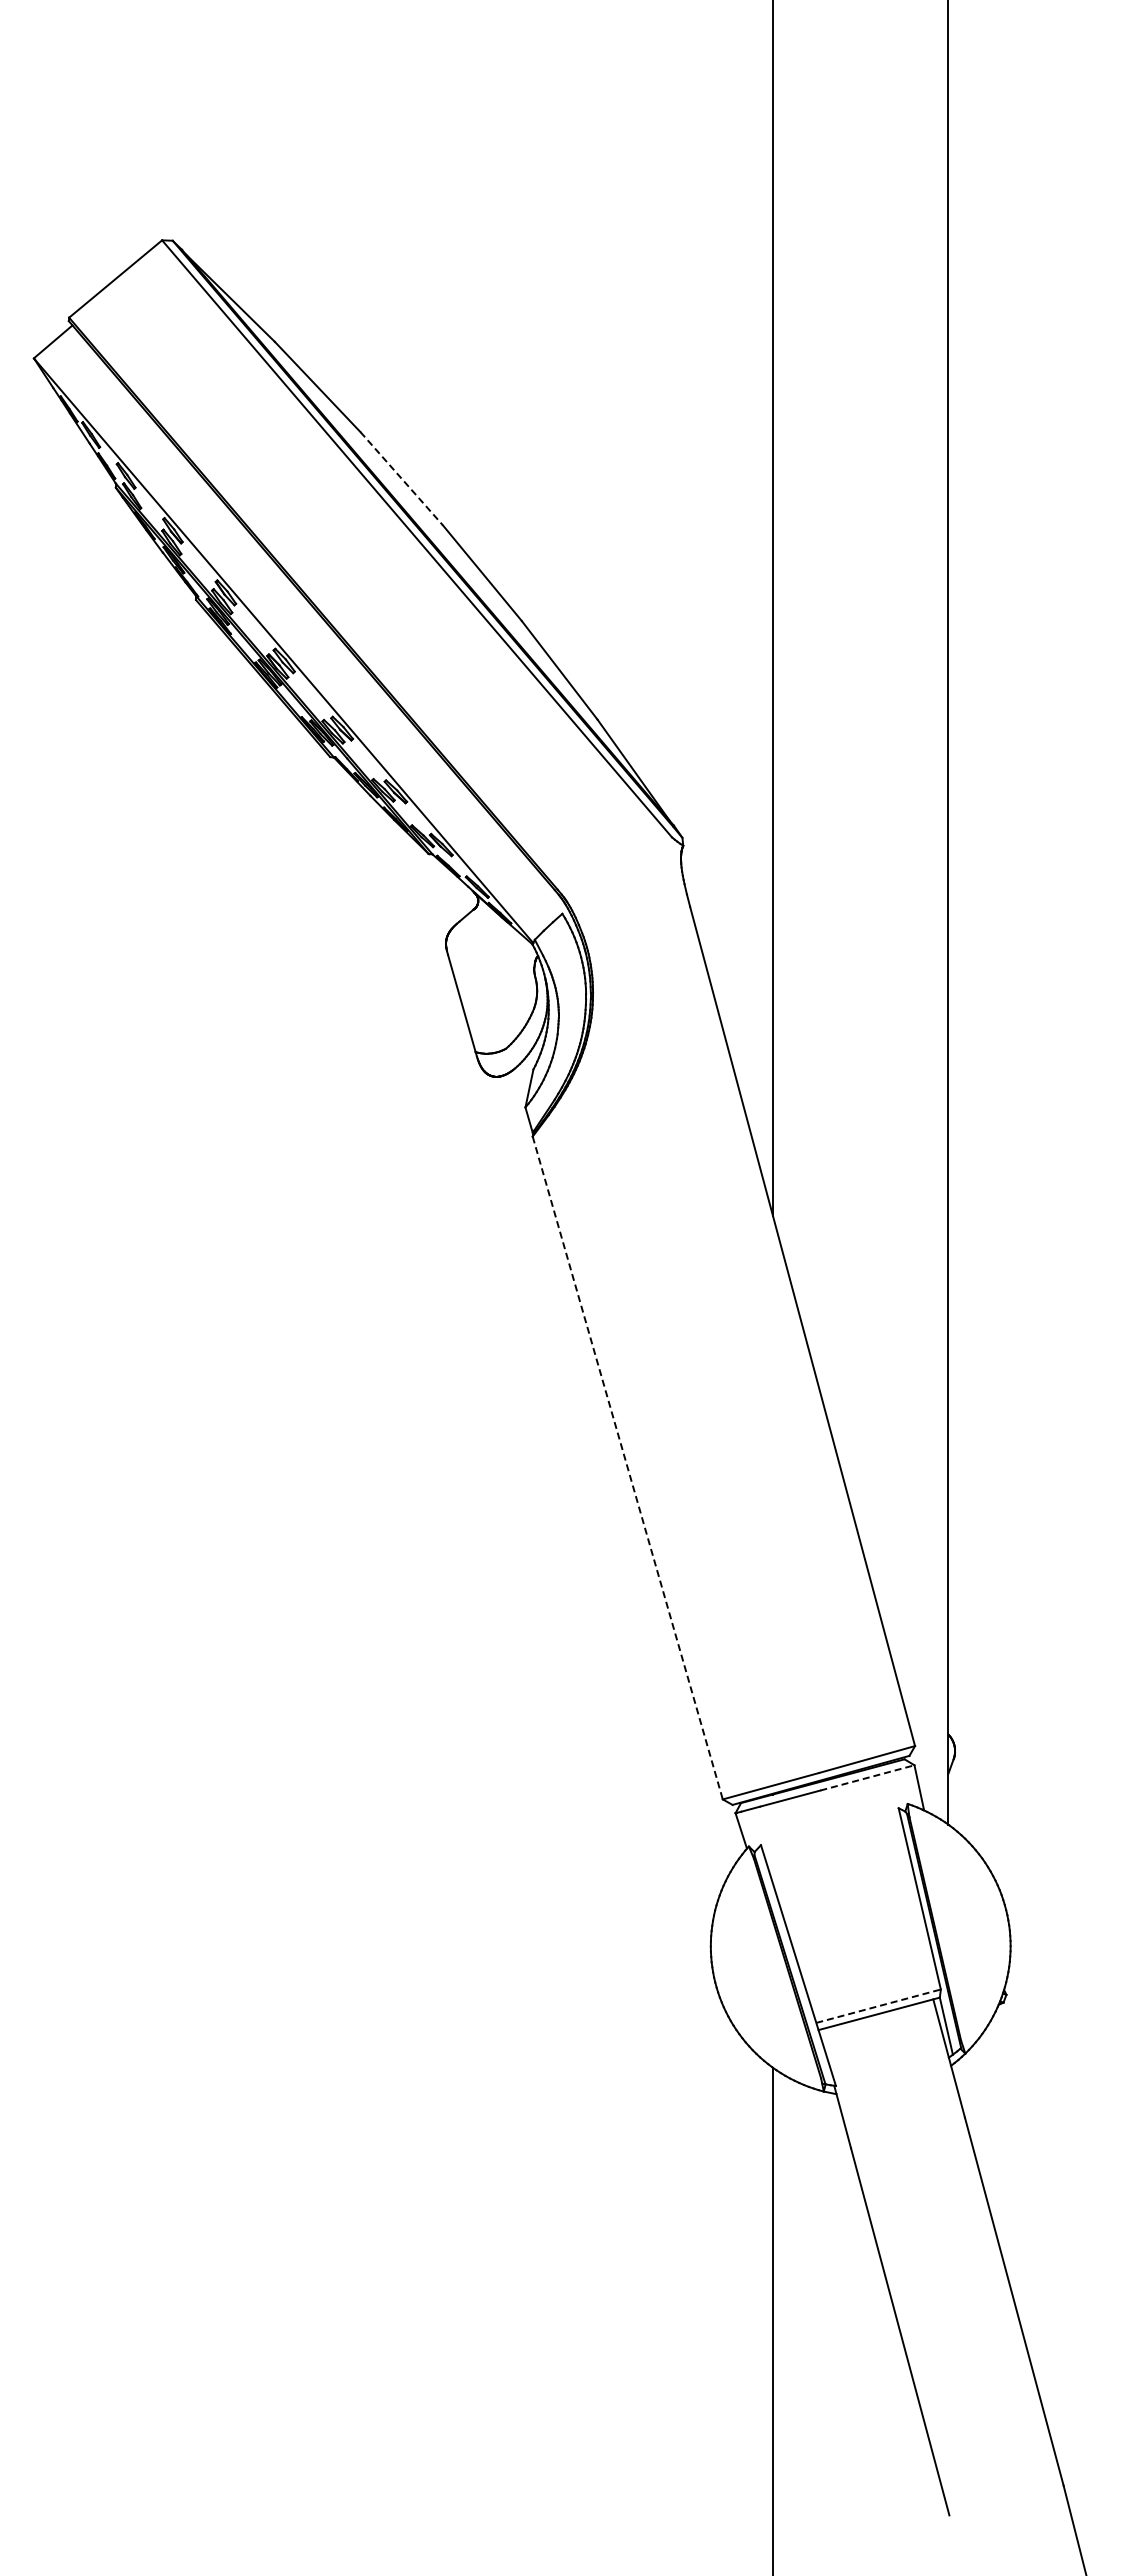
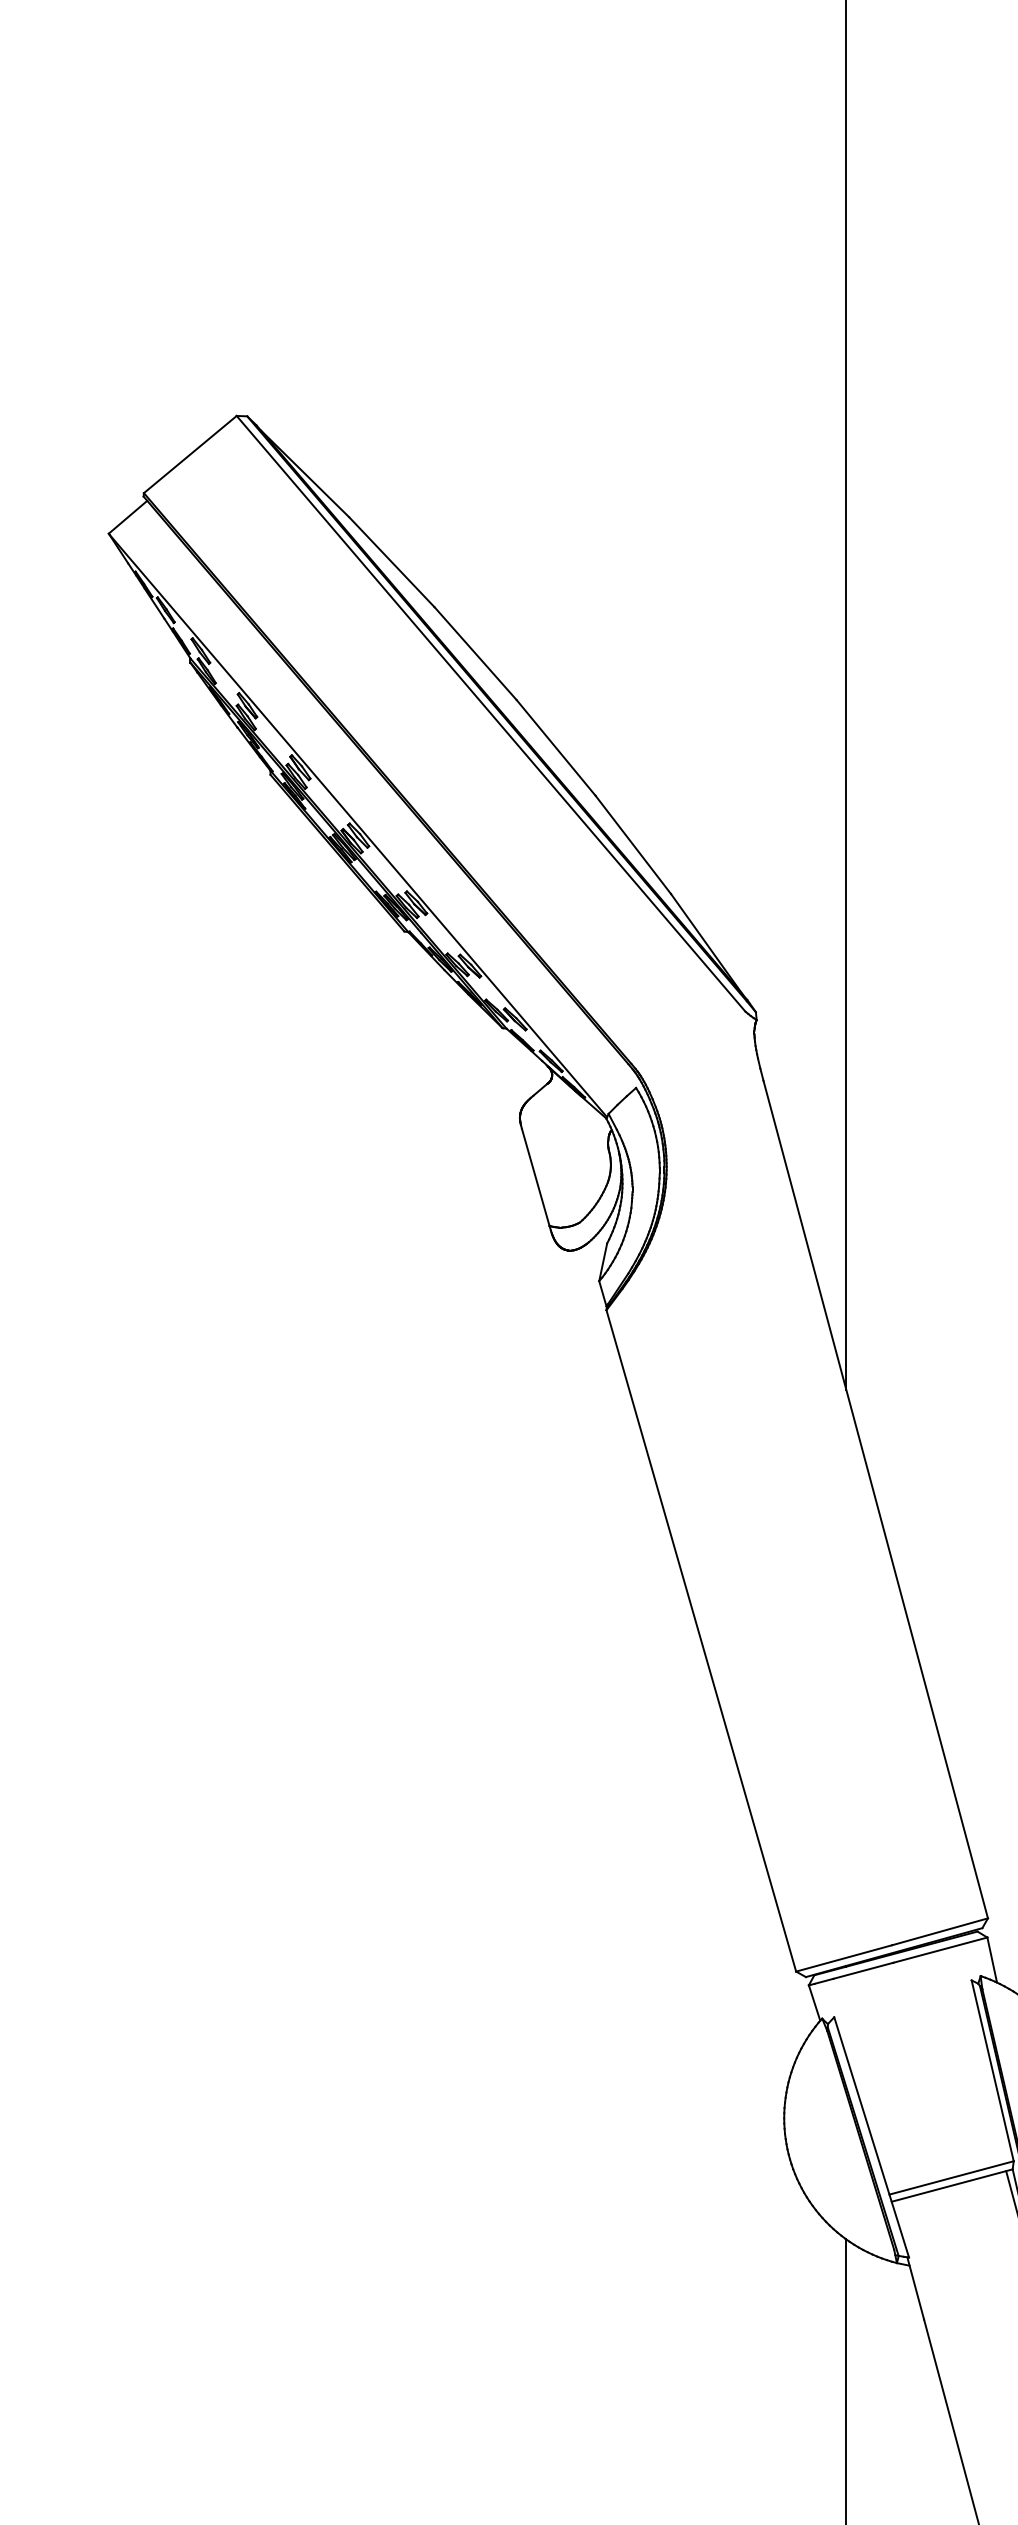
line: (401, 478) -> (475, 653), dashed -> solid
line: (627, 1468) -> (701, 1641), dashed -> solid
line: (867, 1777) -> (940, 1949), dashed -> solid
line: (879, 2006) -> (952, 2178), dashed -> solid

